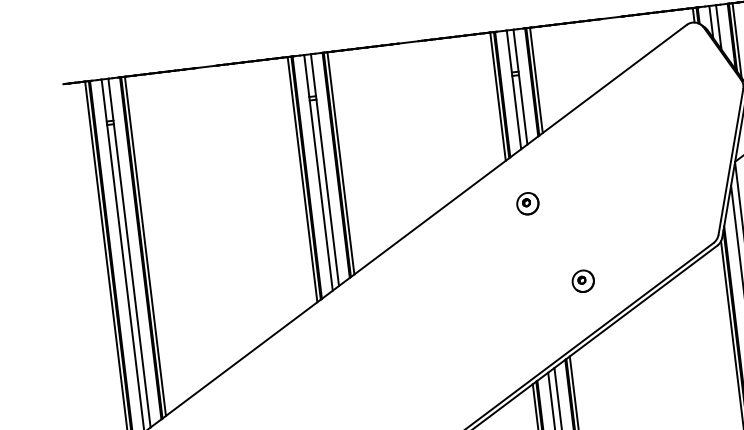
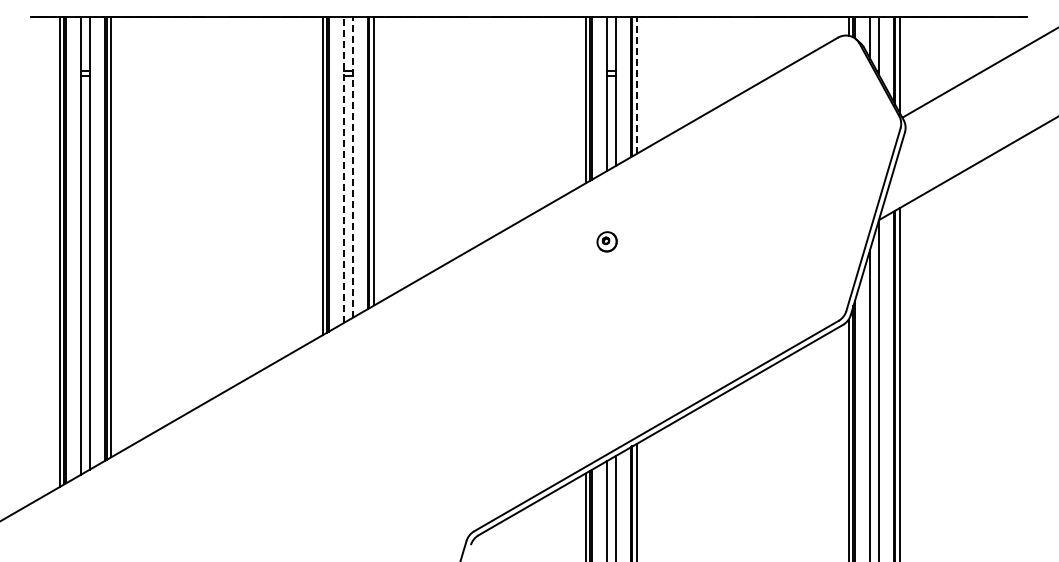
line: (536, 79) -> (637, 84), solid -> dashed
line: (324, 169) -> (352, 166), solid -> dashed
line: (318, 172) -> (344, 169), solid -> dashed
part: (527, 203) -> (606, 241), size x0.7
part: (582, 281) -> (665, 349), removed

